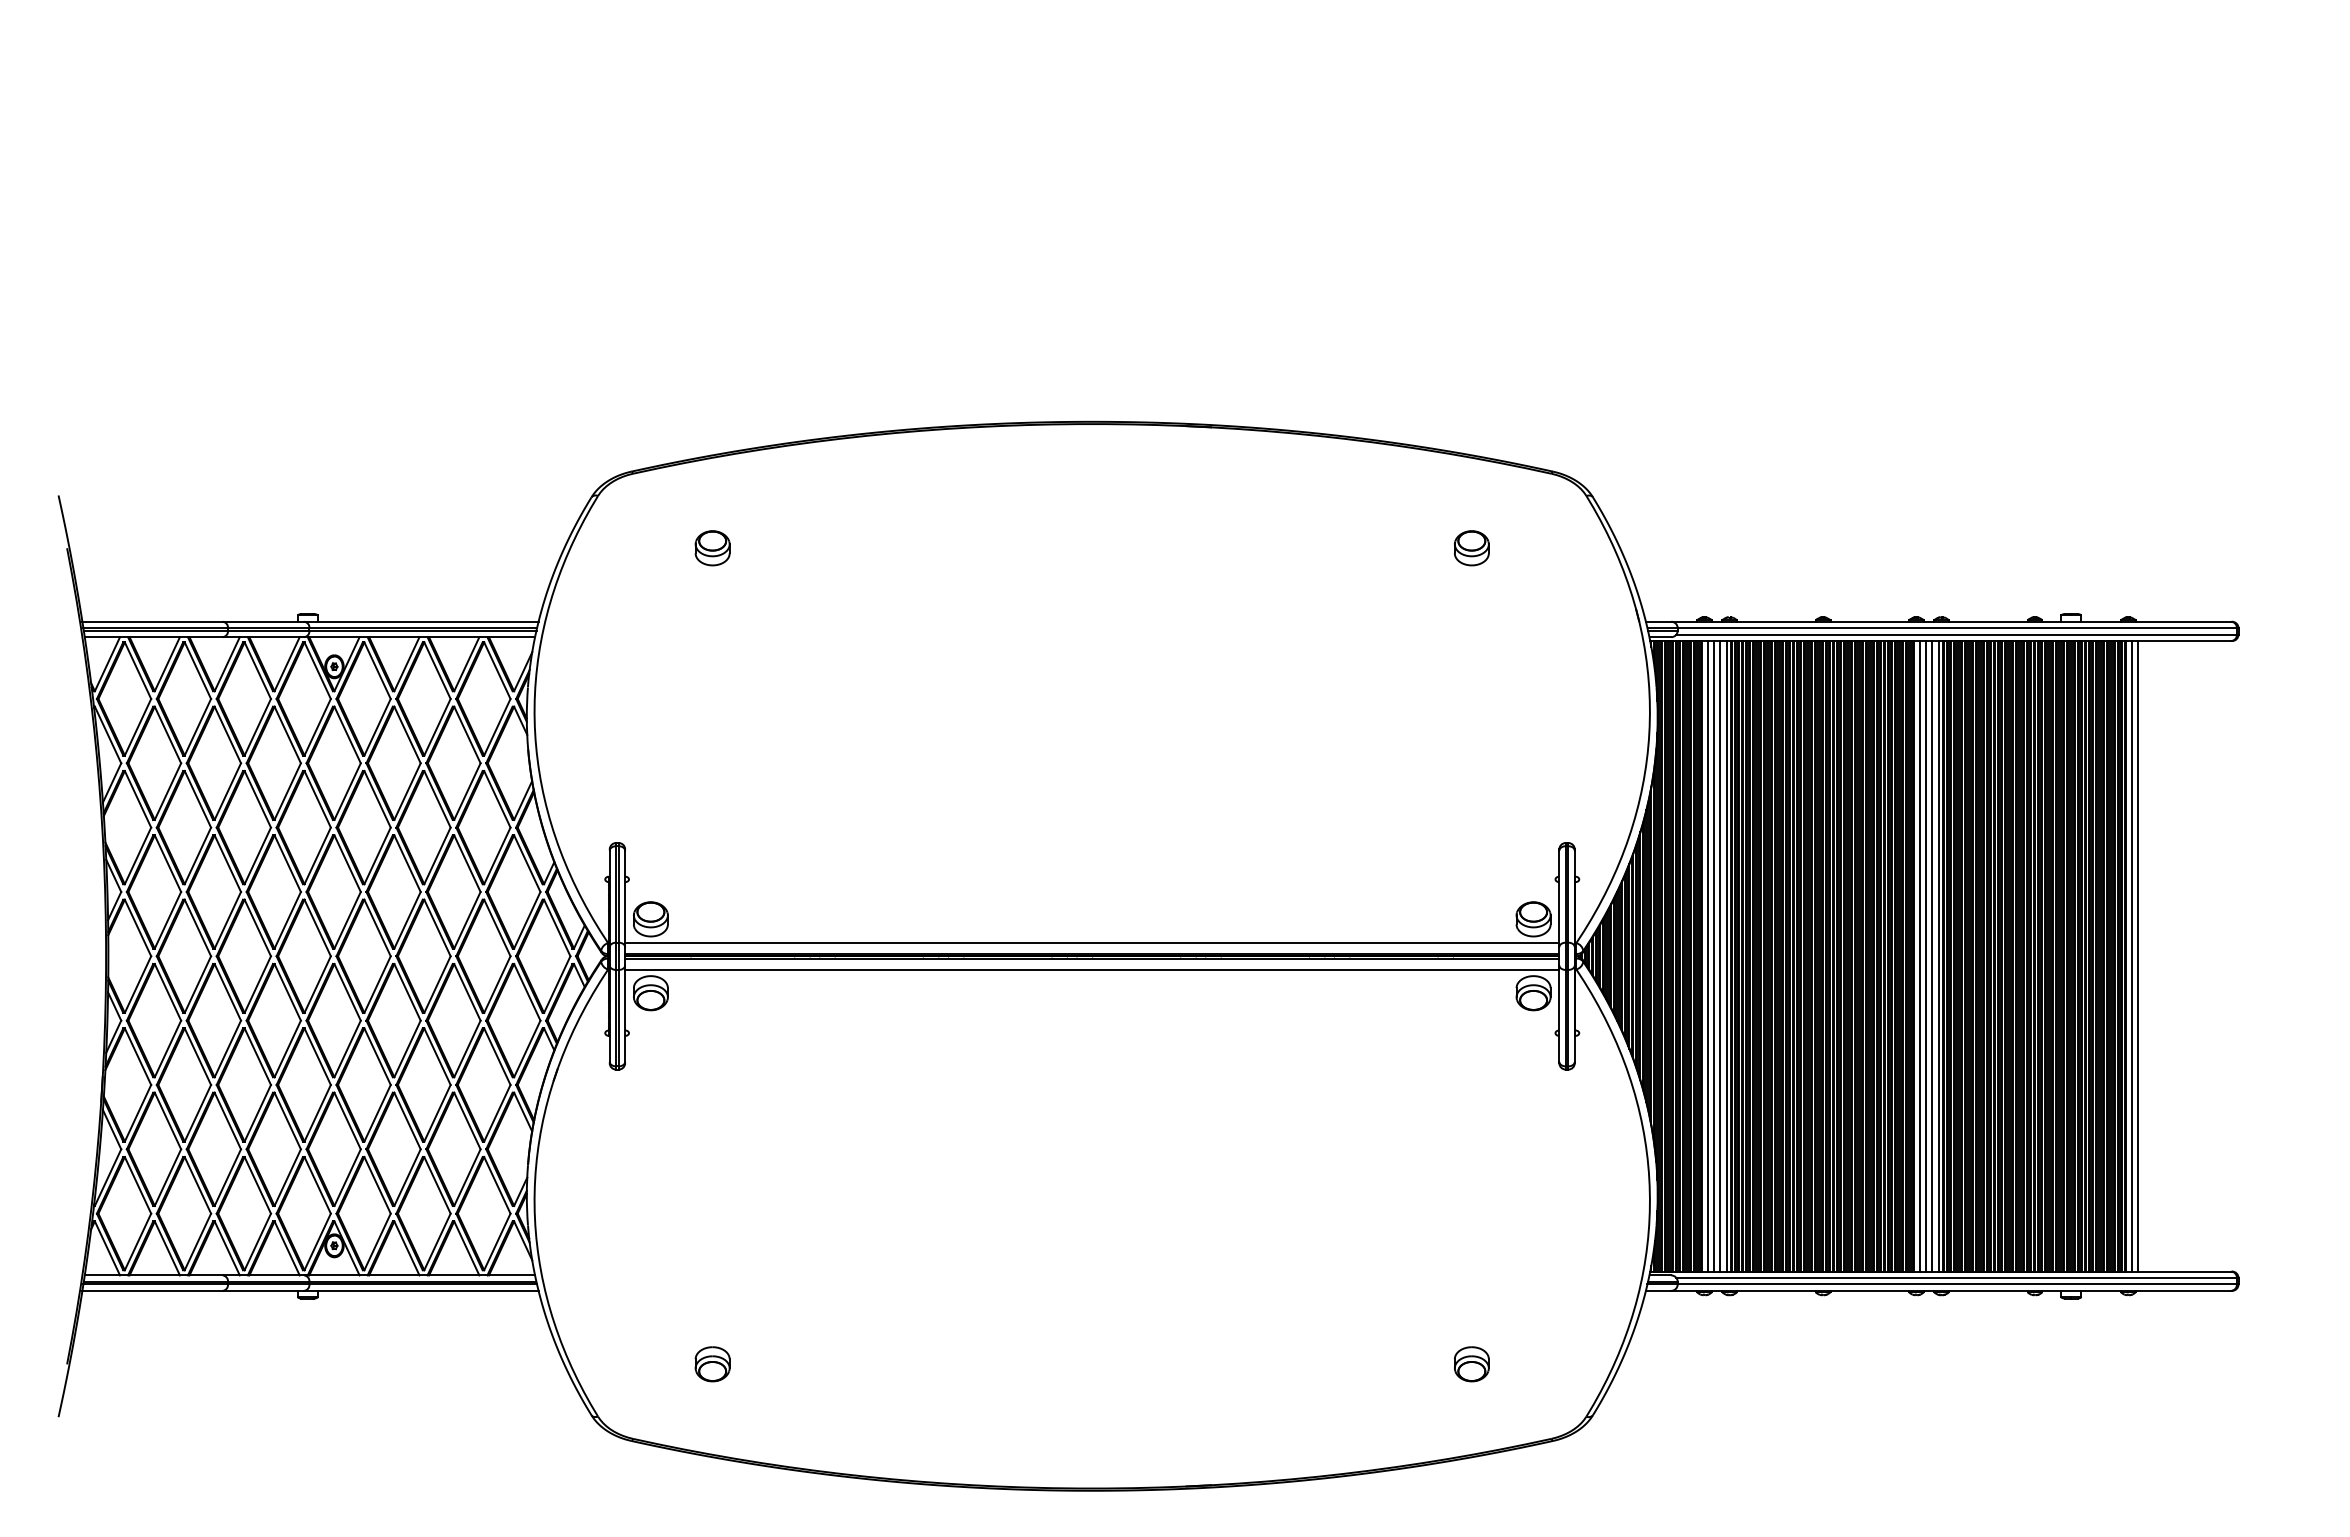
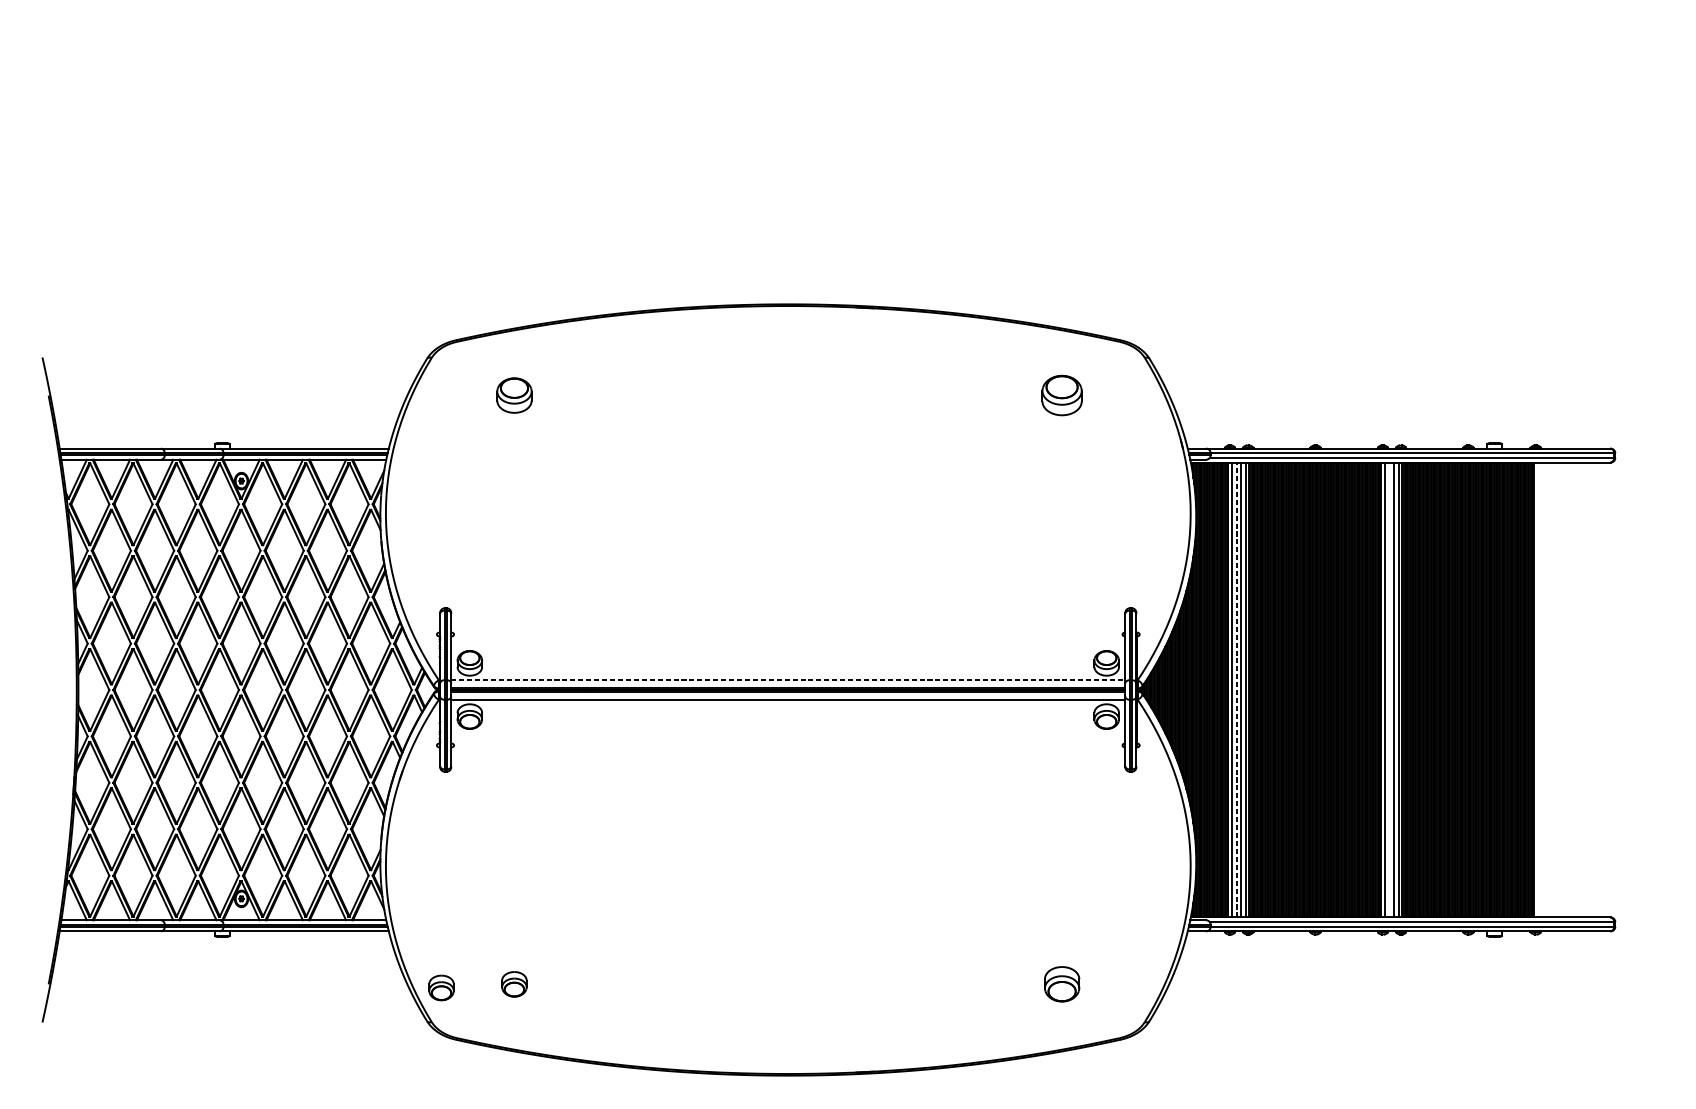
part: (712, 548) -> (514, 395), size x1.4
part: (1471, 548) -> (1061, 395), size x1.6
line: (1092, 943) -> (788, 680), solid -> dashed
line: (1714, 955) -> (1237, 689), solid -> dashed
line: (1926, 956) -> (1390, 690), removed
line: (2131, 956) -> (1538, 690), removed
line: (2138, 956) -> (1543, 690), removed
part: (1471, 1364) -> (1061, 984), size x1.4
part: (611, 1369) -> (441, 988), added

